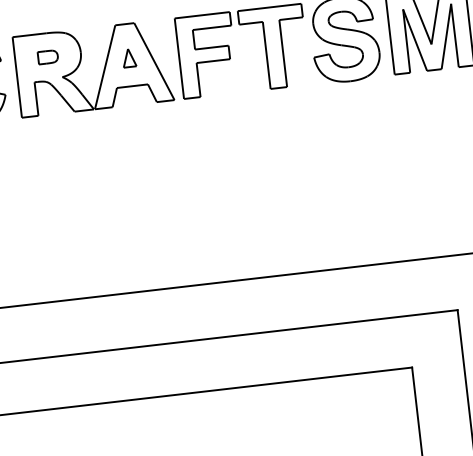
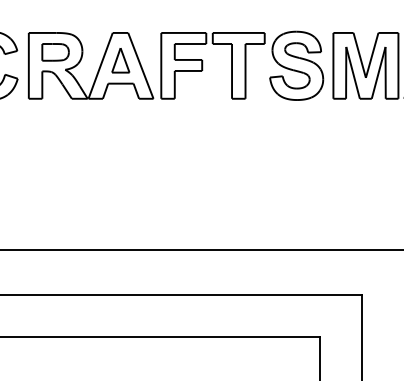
part: (48, 57) -> (55, 52), size x1.67
part: (128, 57) -> (120, 60), size x1.67

